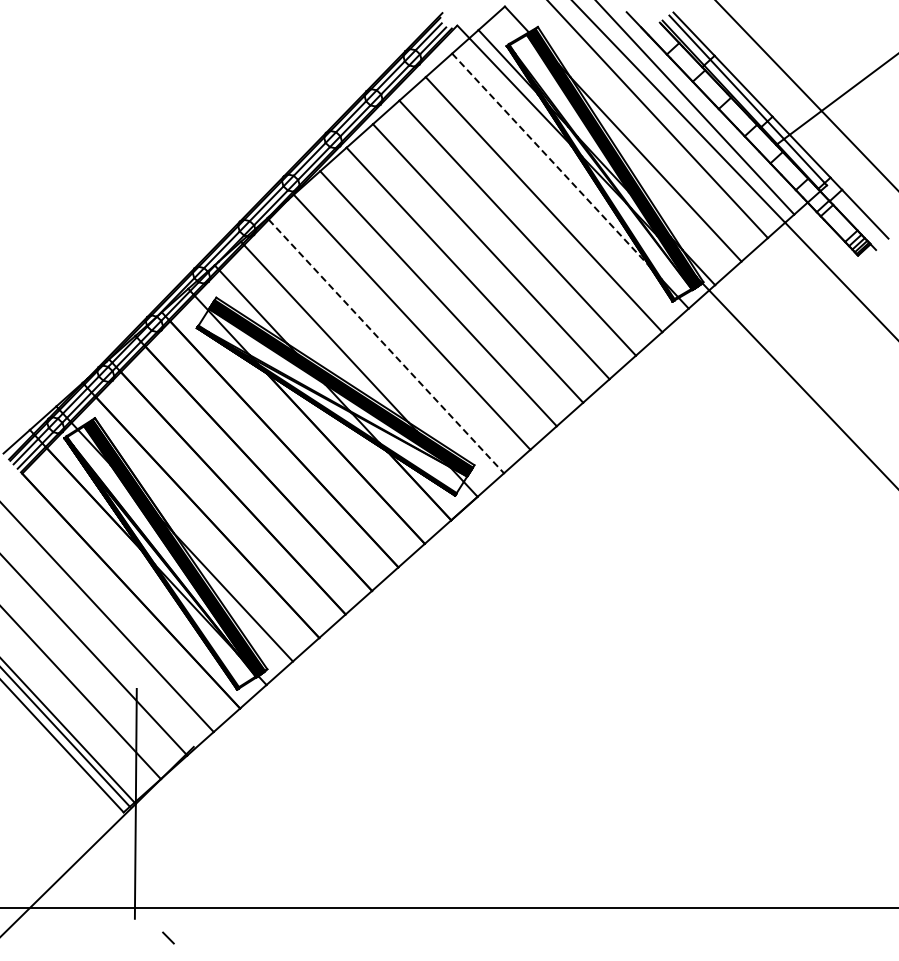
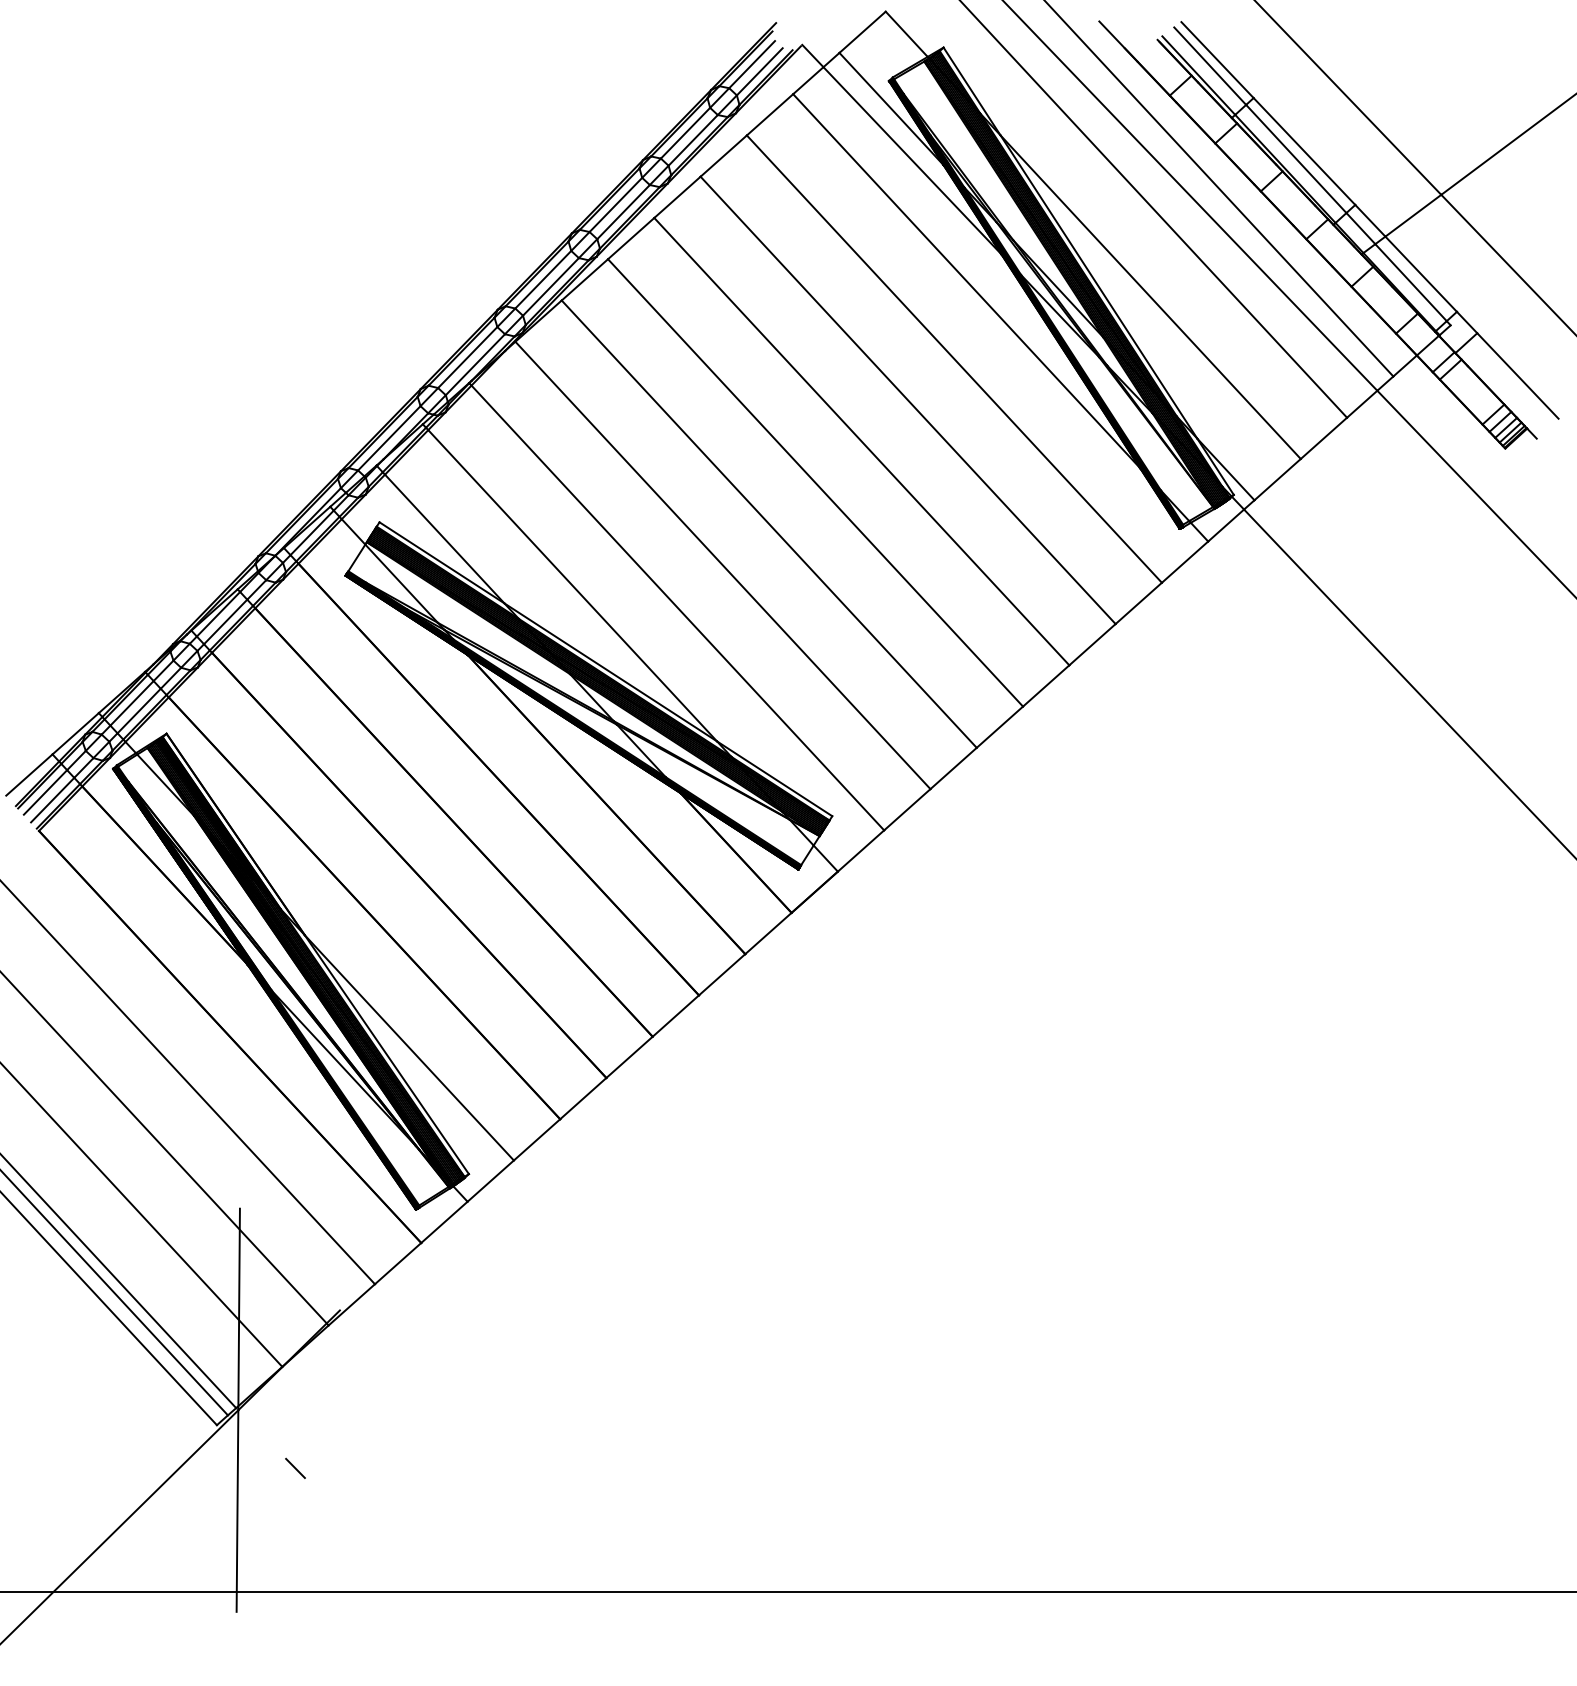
line: (551, 160) -> (967, 281), dashed -> solid
line: (386, 346) -> (677, 607), dashed -> solid
line: (168, 937) -> (295, 1467), moved

